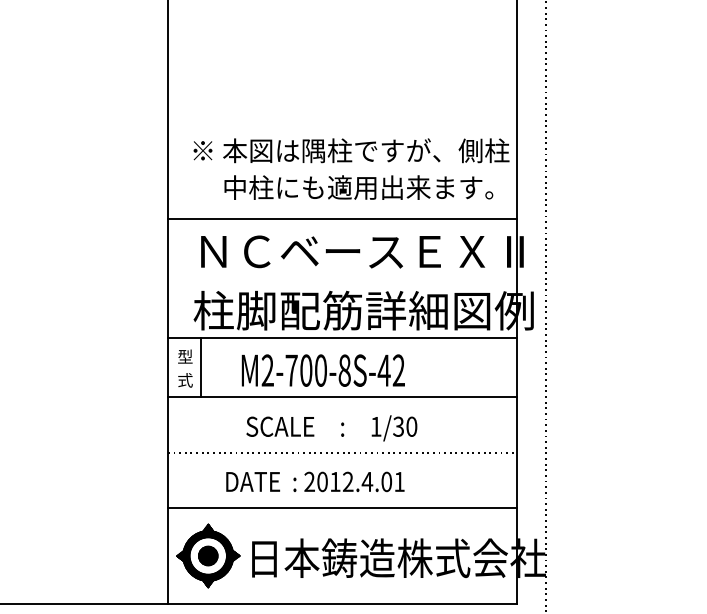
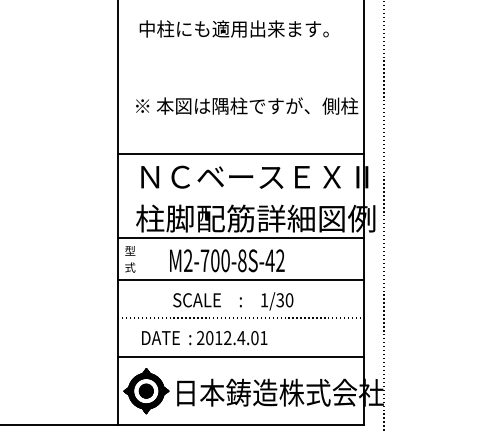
text: (357, 186) -> (233, 28), moved
line: (201, 367) -> (141, 258), removed
text: (315, 482) -> (204, 338), moved

